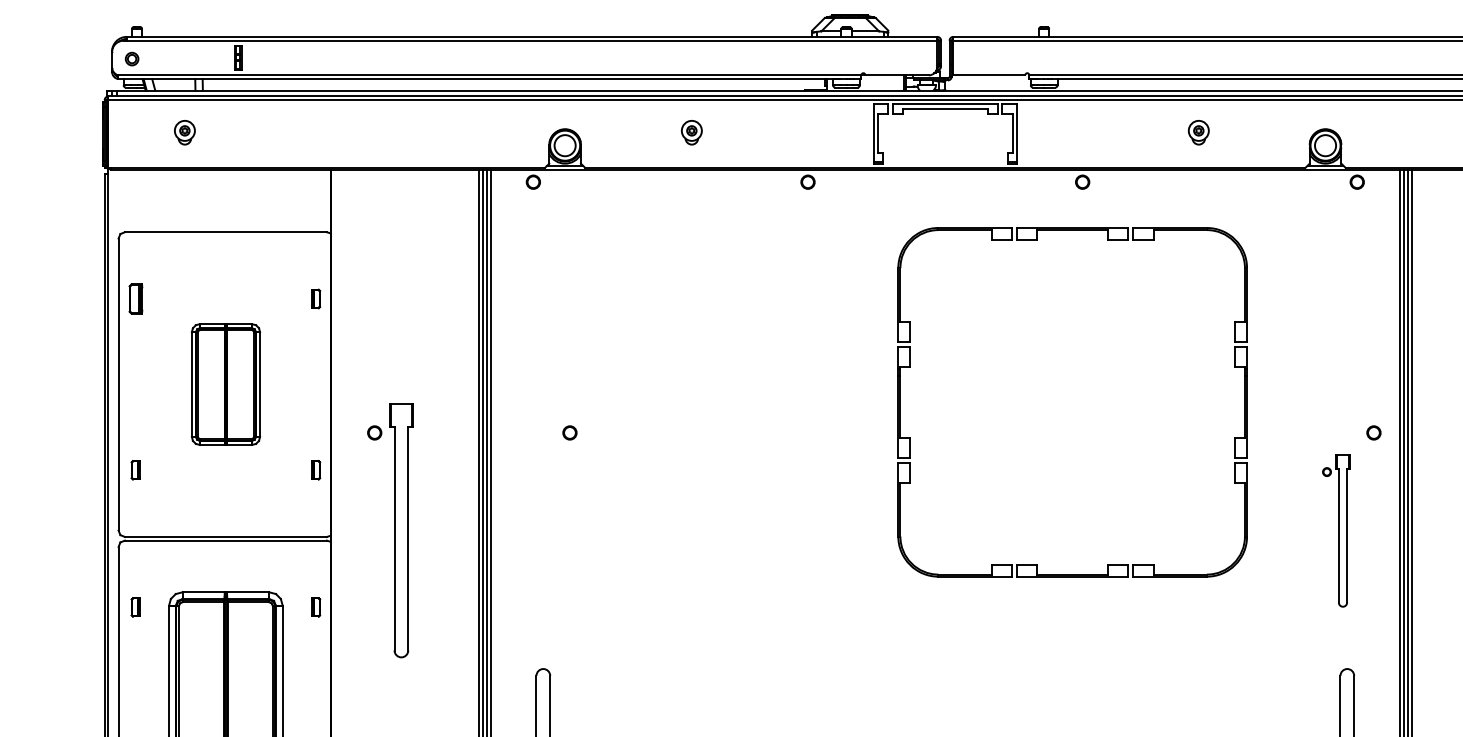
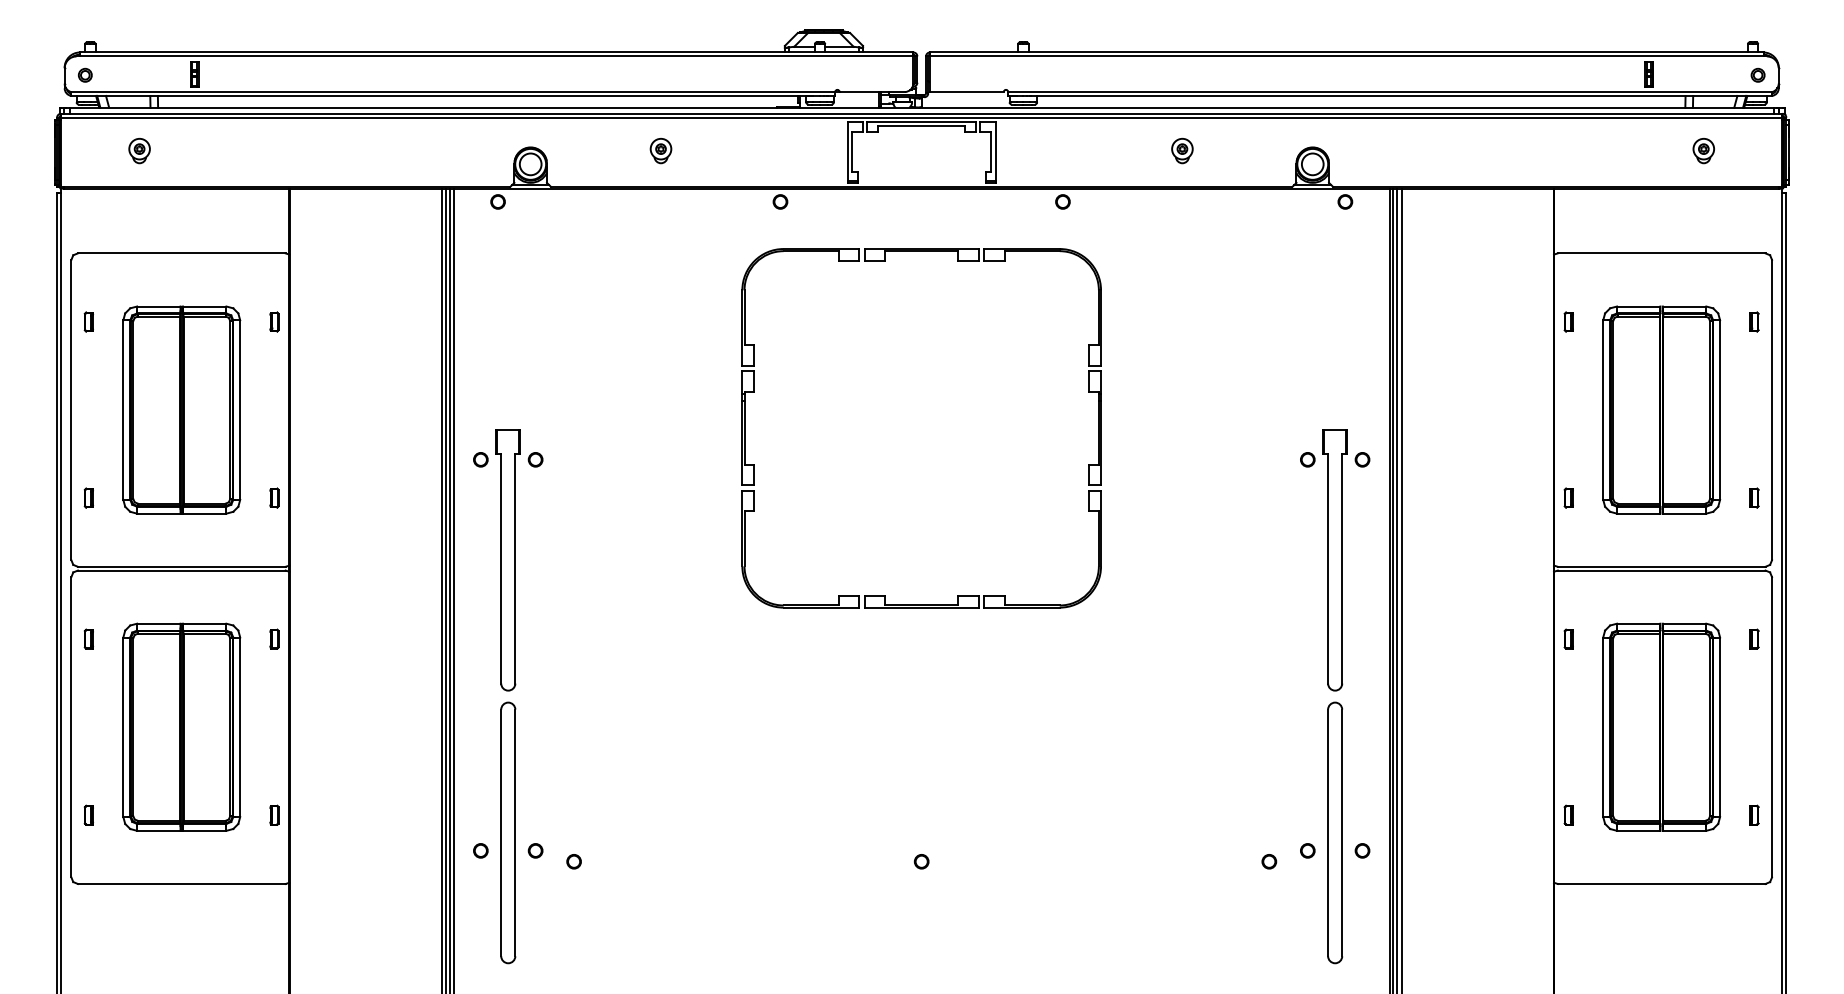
part: (1037, 240) -> (885, 261), moved
part: (135, 298) -> (88, 321), size x0.62
part: (225, 384) -> (181, 409), size x1.67
part: (389, 530) -> (496, 560), moved
part: (1335, 530) -> (1323, 560), size x1.67

